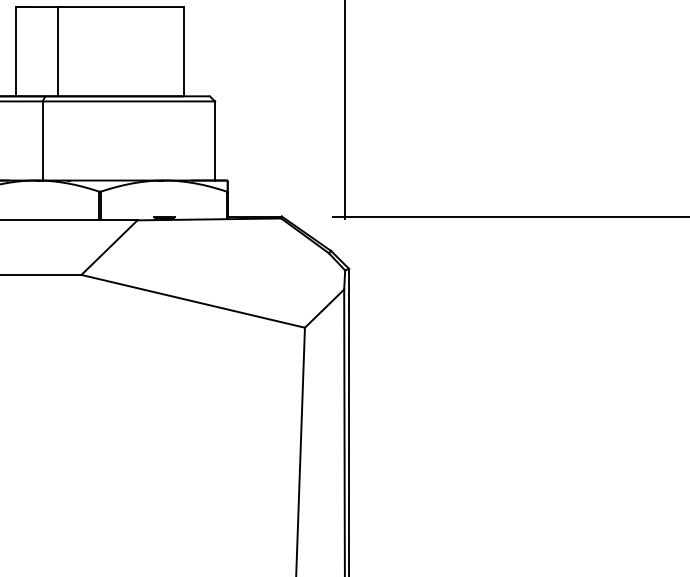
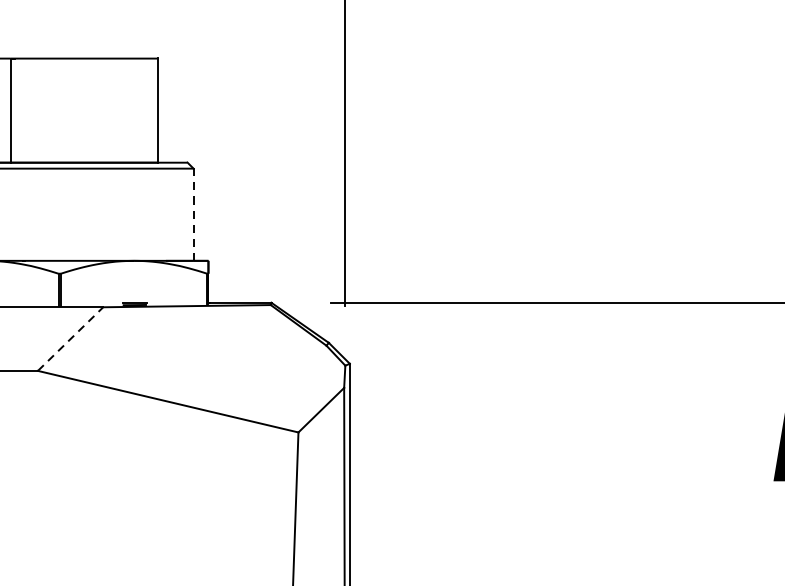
line: (214, 140) -> (193, 214), solid -> dashed
line: (109, 247) -> (70, 338), solid -> dashed

